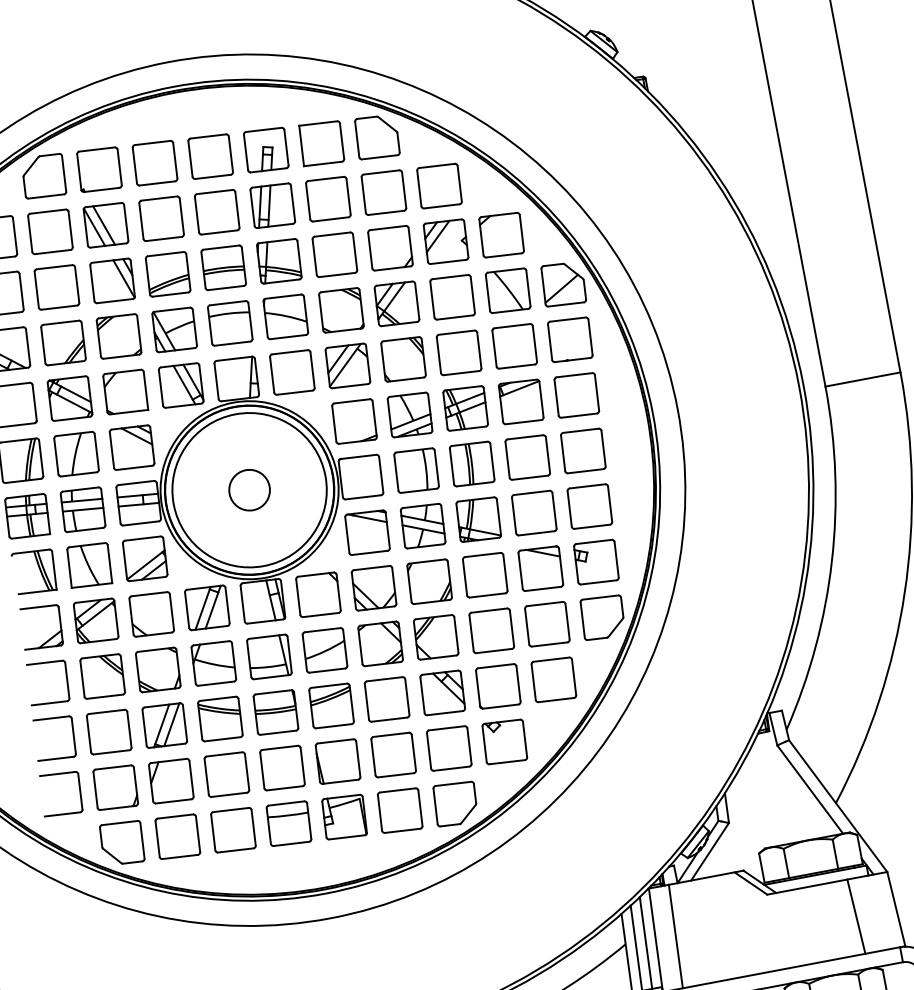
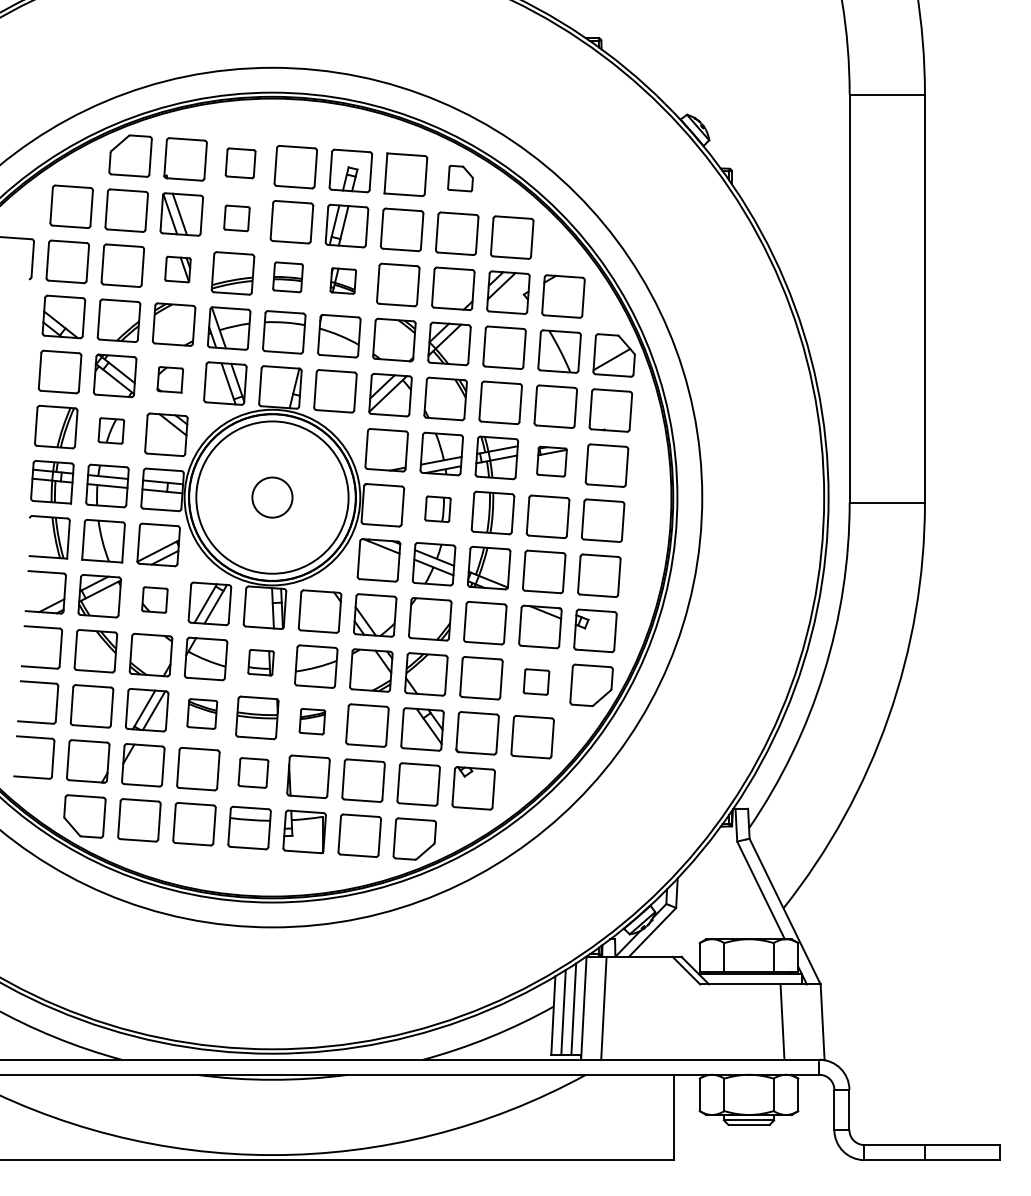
part: (376, 136) -> (460, 178), size x0.6
part: (154, 163) -> (240, 163), size x0.7
part: (161, 218) -> (236, 218), size x0.6
part: (279, 260) -> (343, 280), size x0.6
part: (223, 268) -> (287, 277), size x0.7
part: (112, 280) -> (177, 269), size x0.6
part: (125, 391) -> (170, 379), size x0.6
part: (520, 401) -> (551, 461), size x0.7
part: (76, 453) -> (111, 430), size x0.6
part: (416, 471) -> (437, 509), size x0.6
part: (151, 613) -> (154, 599), size x0.6
part: (547, 623) -> (536, 681), size x0.6
part: (268, 656) -> (260, 662), size x0.6
part: (331, 705) -> (312, 721), size x0.6
part: (220, 718) -> (202, 713), size x0.7
part: (282, 767) -> (253, 772), size x0.7

